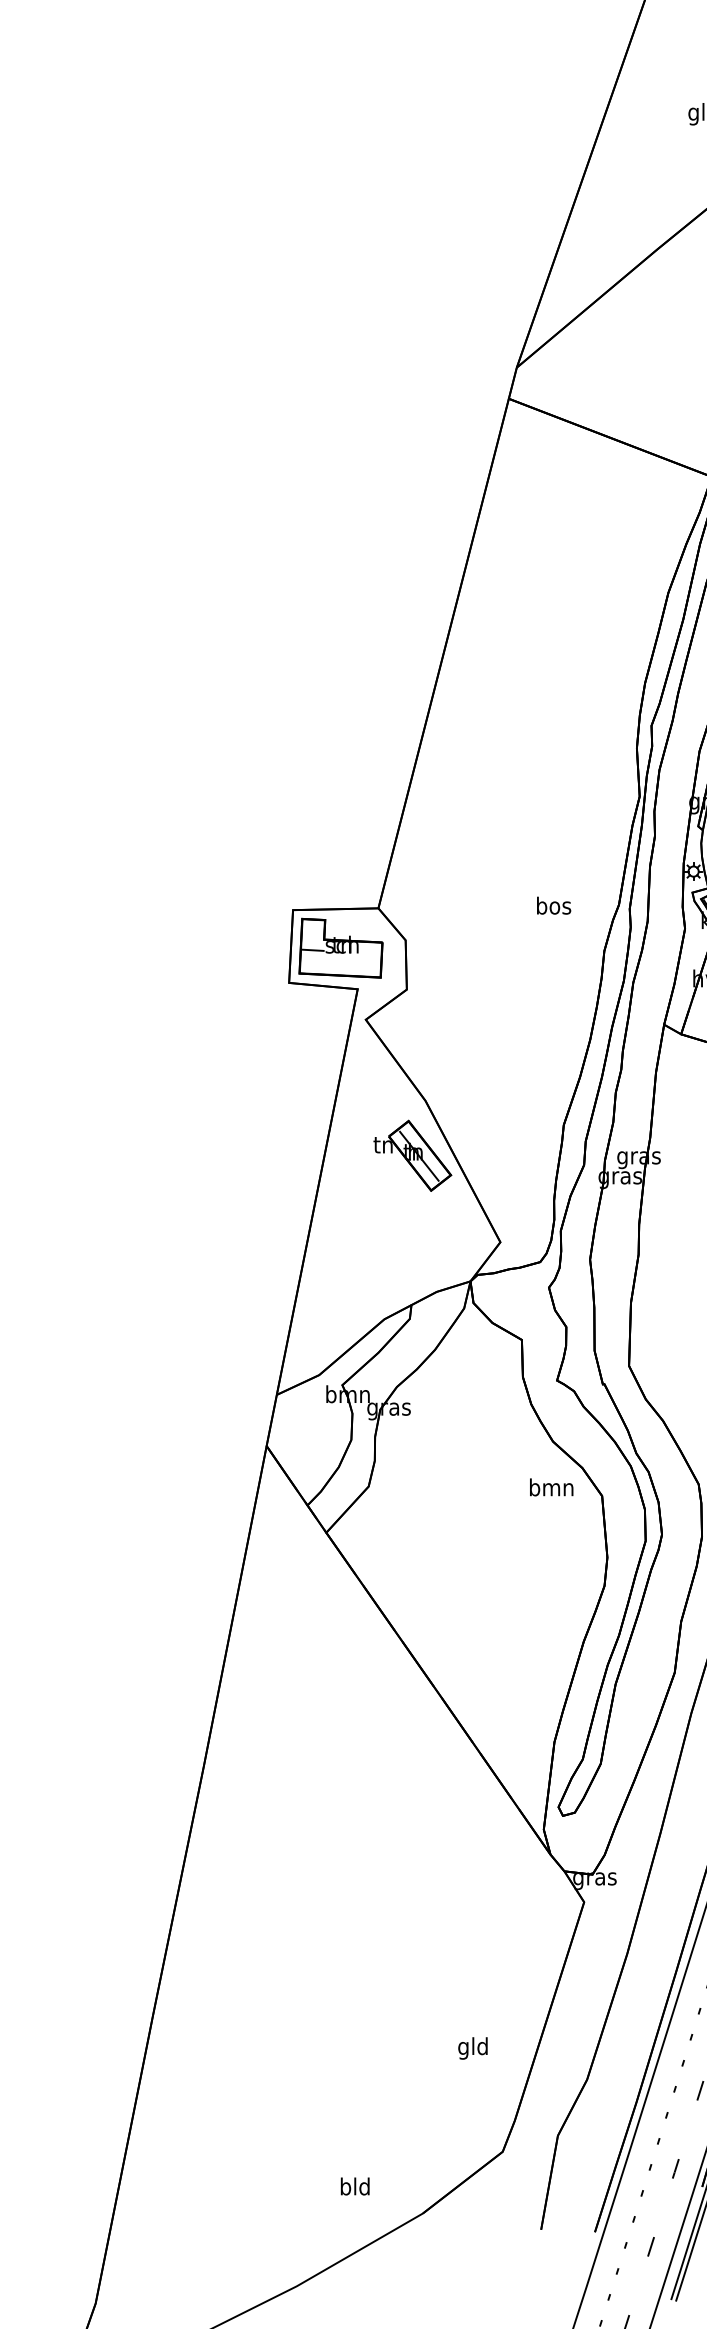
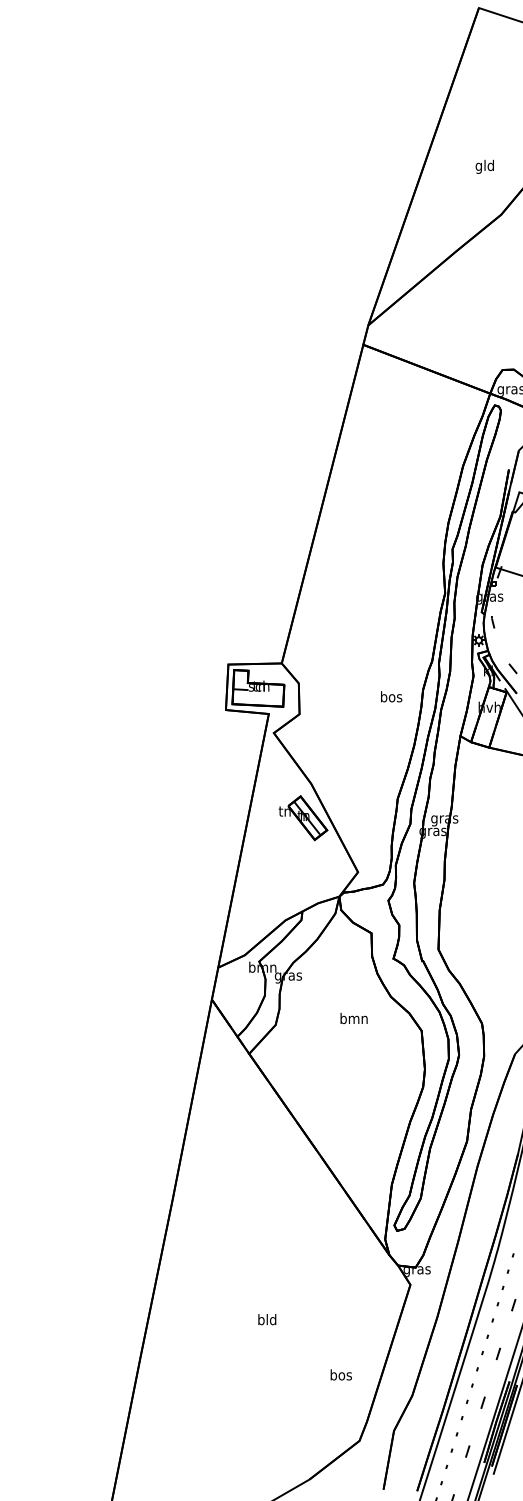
text: (553, 905) -> (391, 696), moved
text: (550, 1487) -> (353, 1018), moved
text: (472, 2048) -> (340, 1376), gld -> bos
text: (355, 2186) -> (267, 1319), moved

